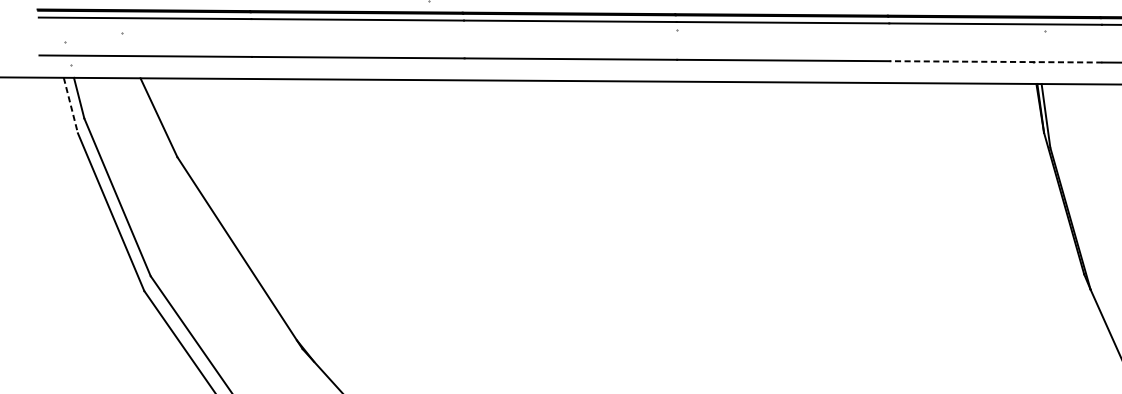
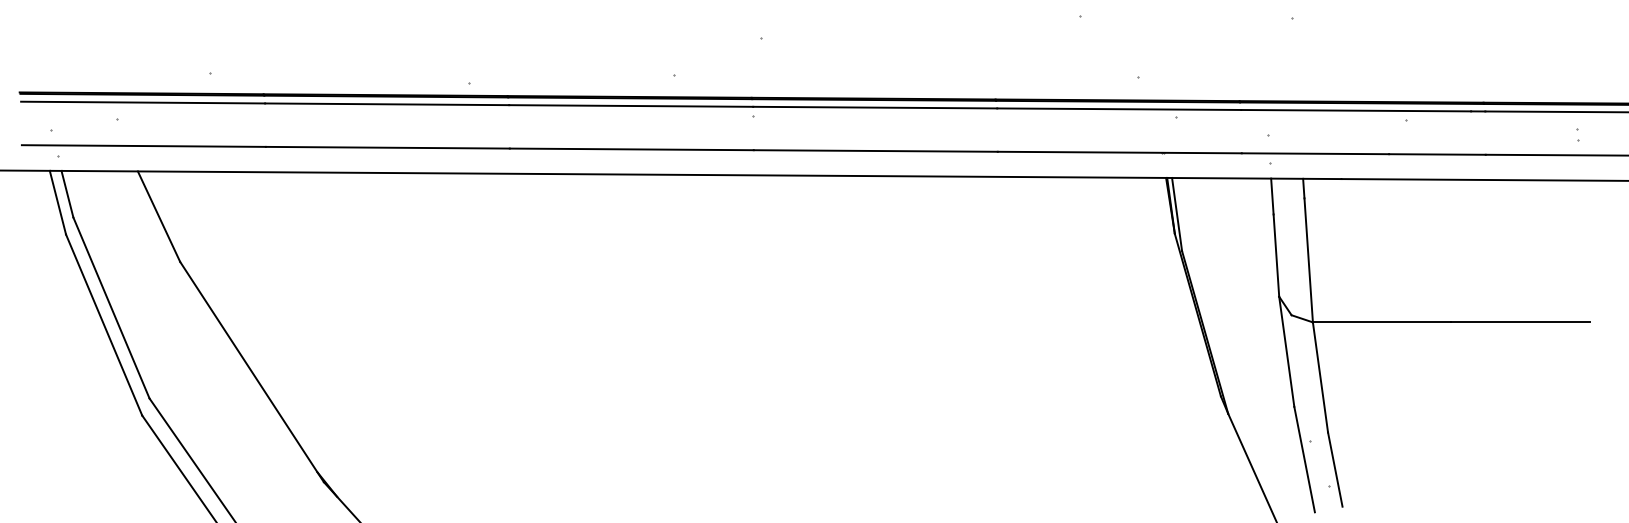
line: (995, 61) -> (1119, 152), dashed -> solid
line: (70, 105) -> (57, 202), dashed -> solid

